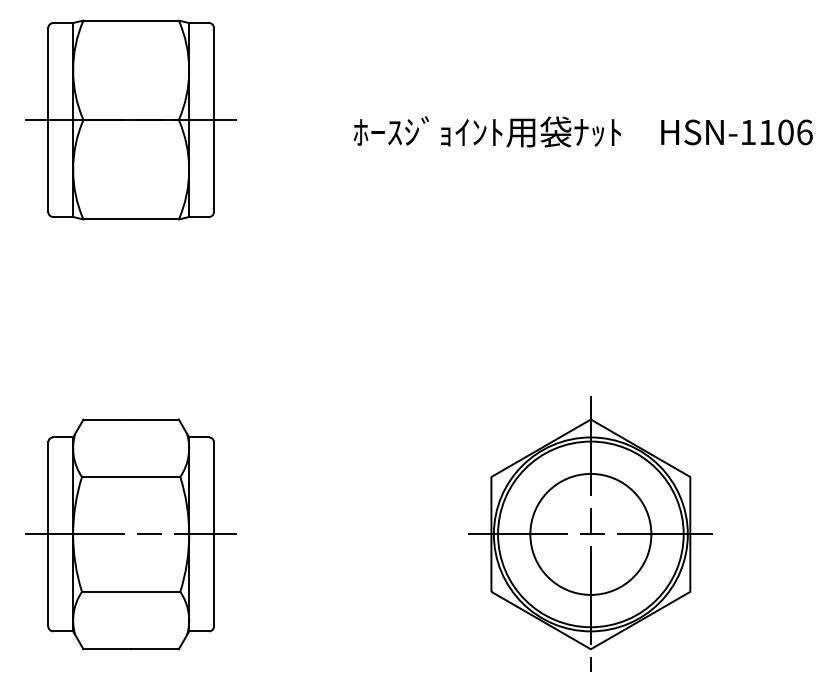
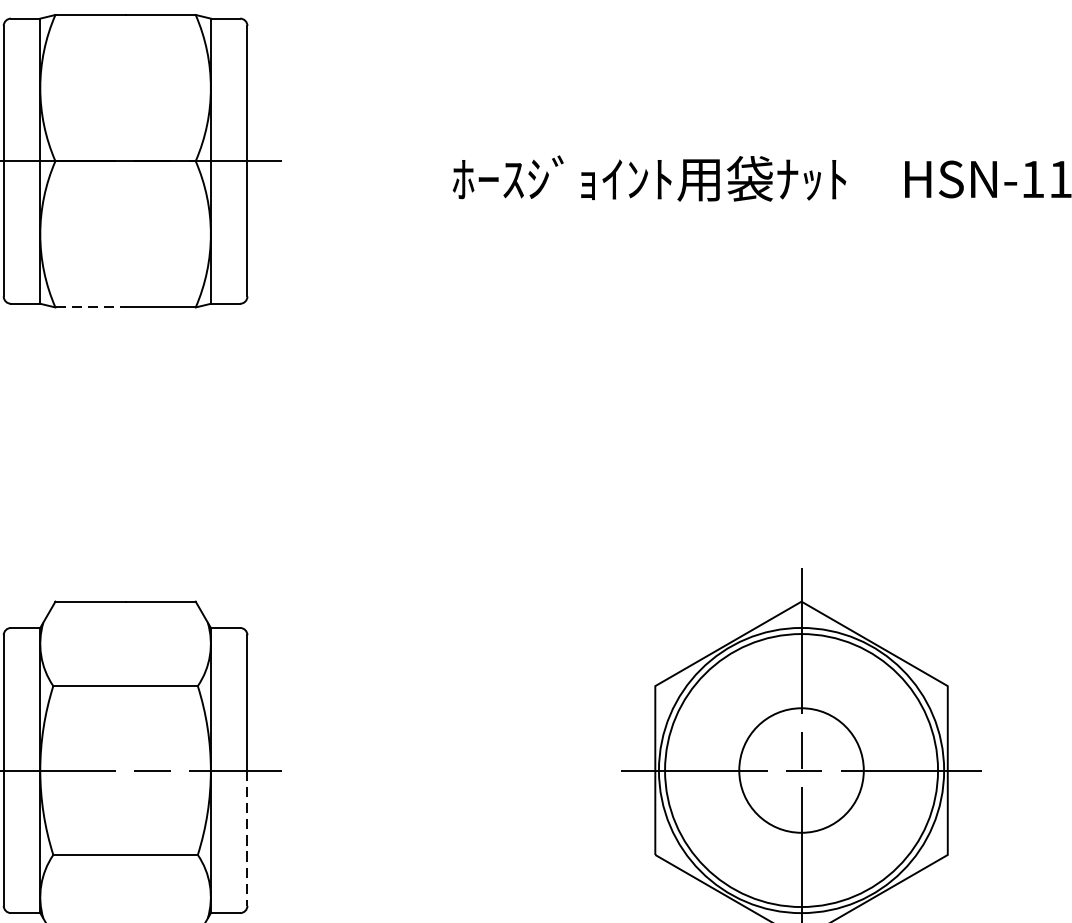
line: (107, 219) -> (90, 307), solid -> dashed
circle: (590, 533) -> (800, 769), size x0.7
line: (214, 580) -> (248, 838), solid -> dashed

